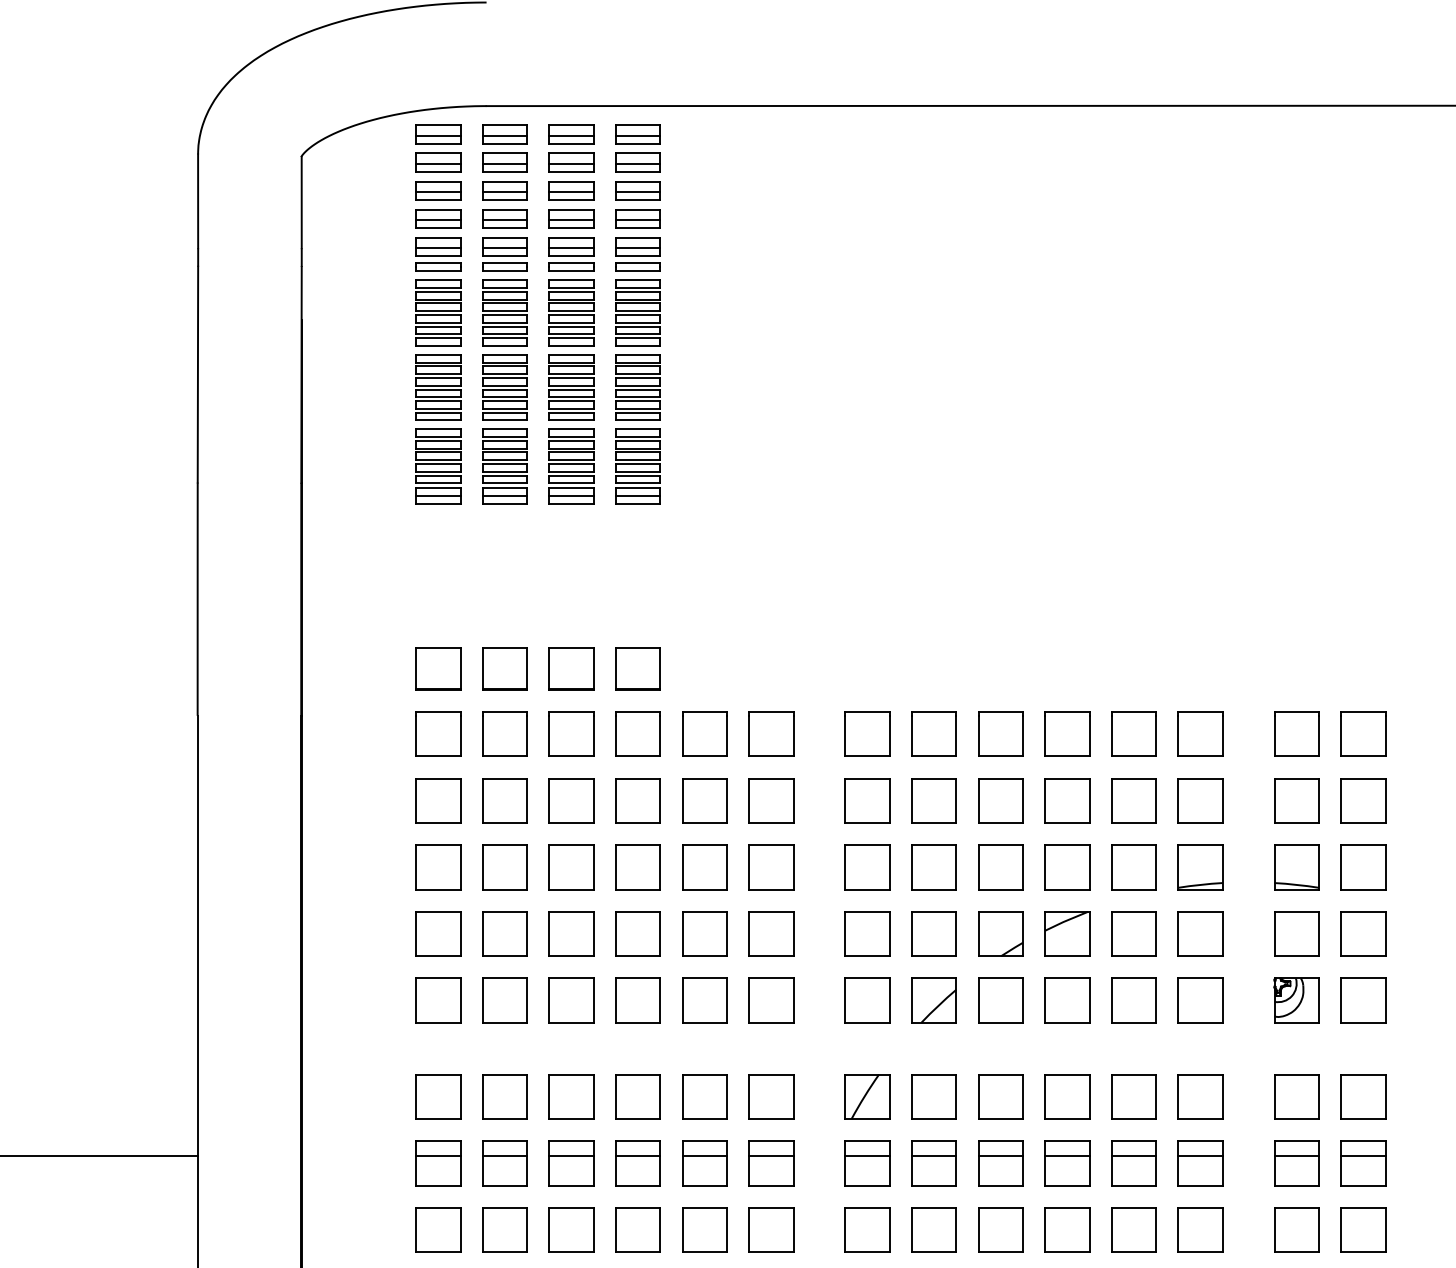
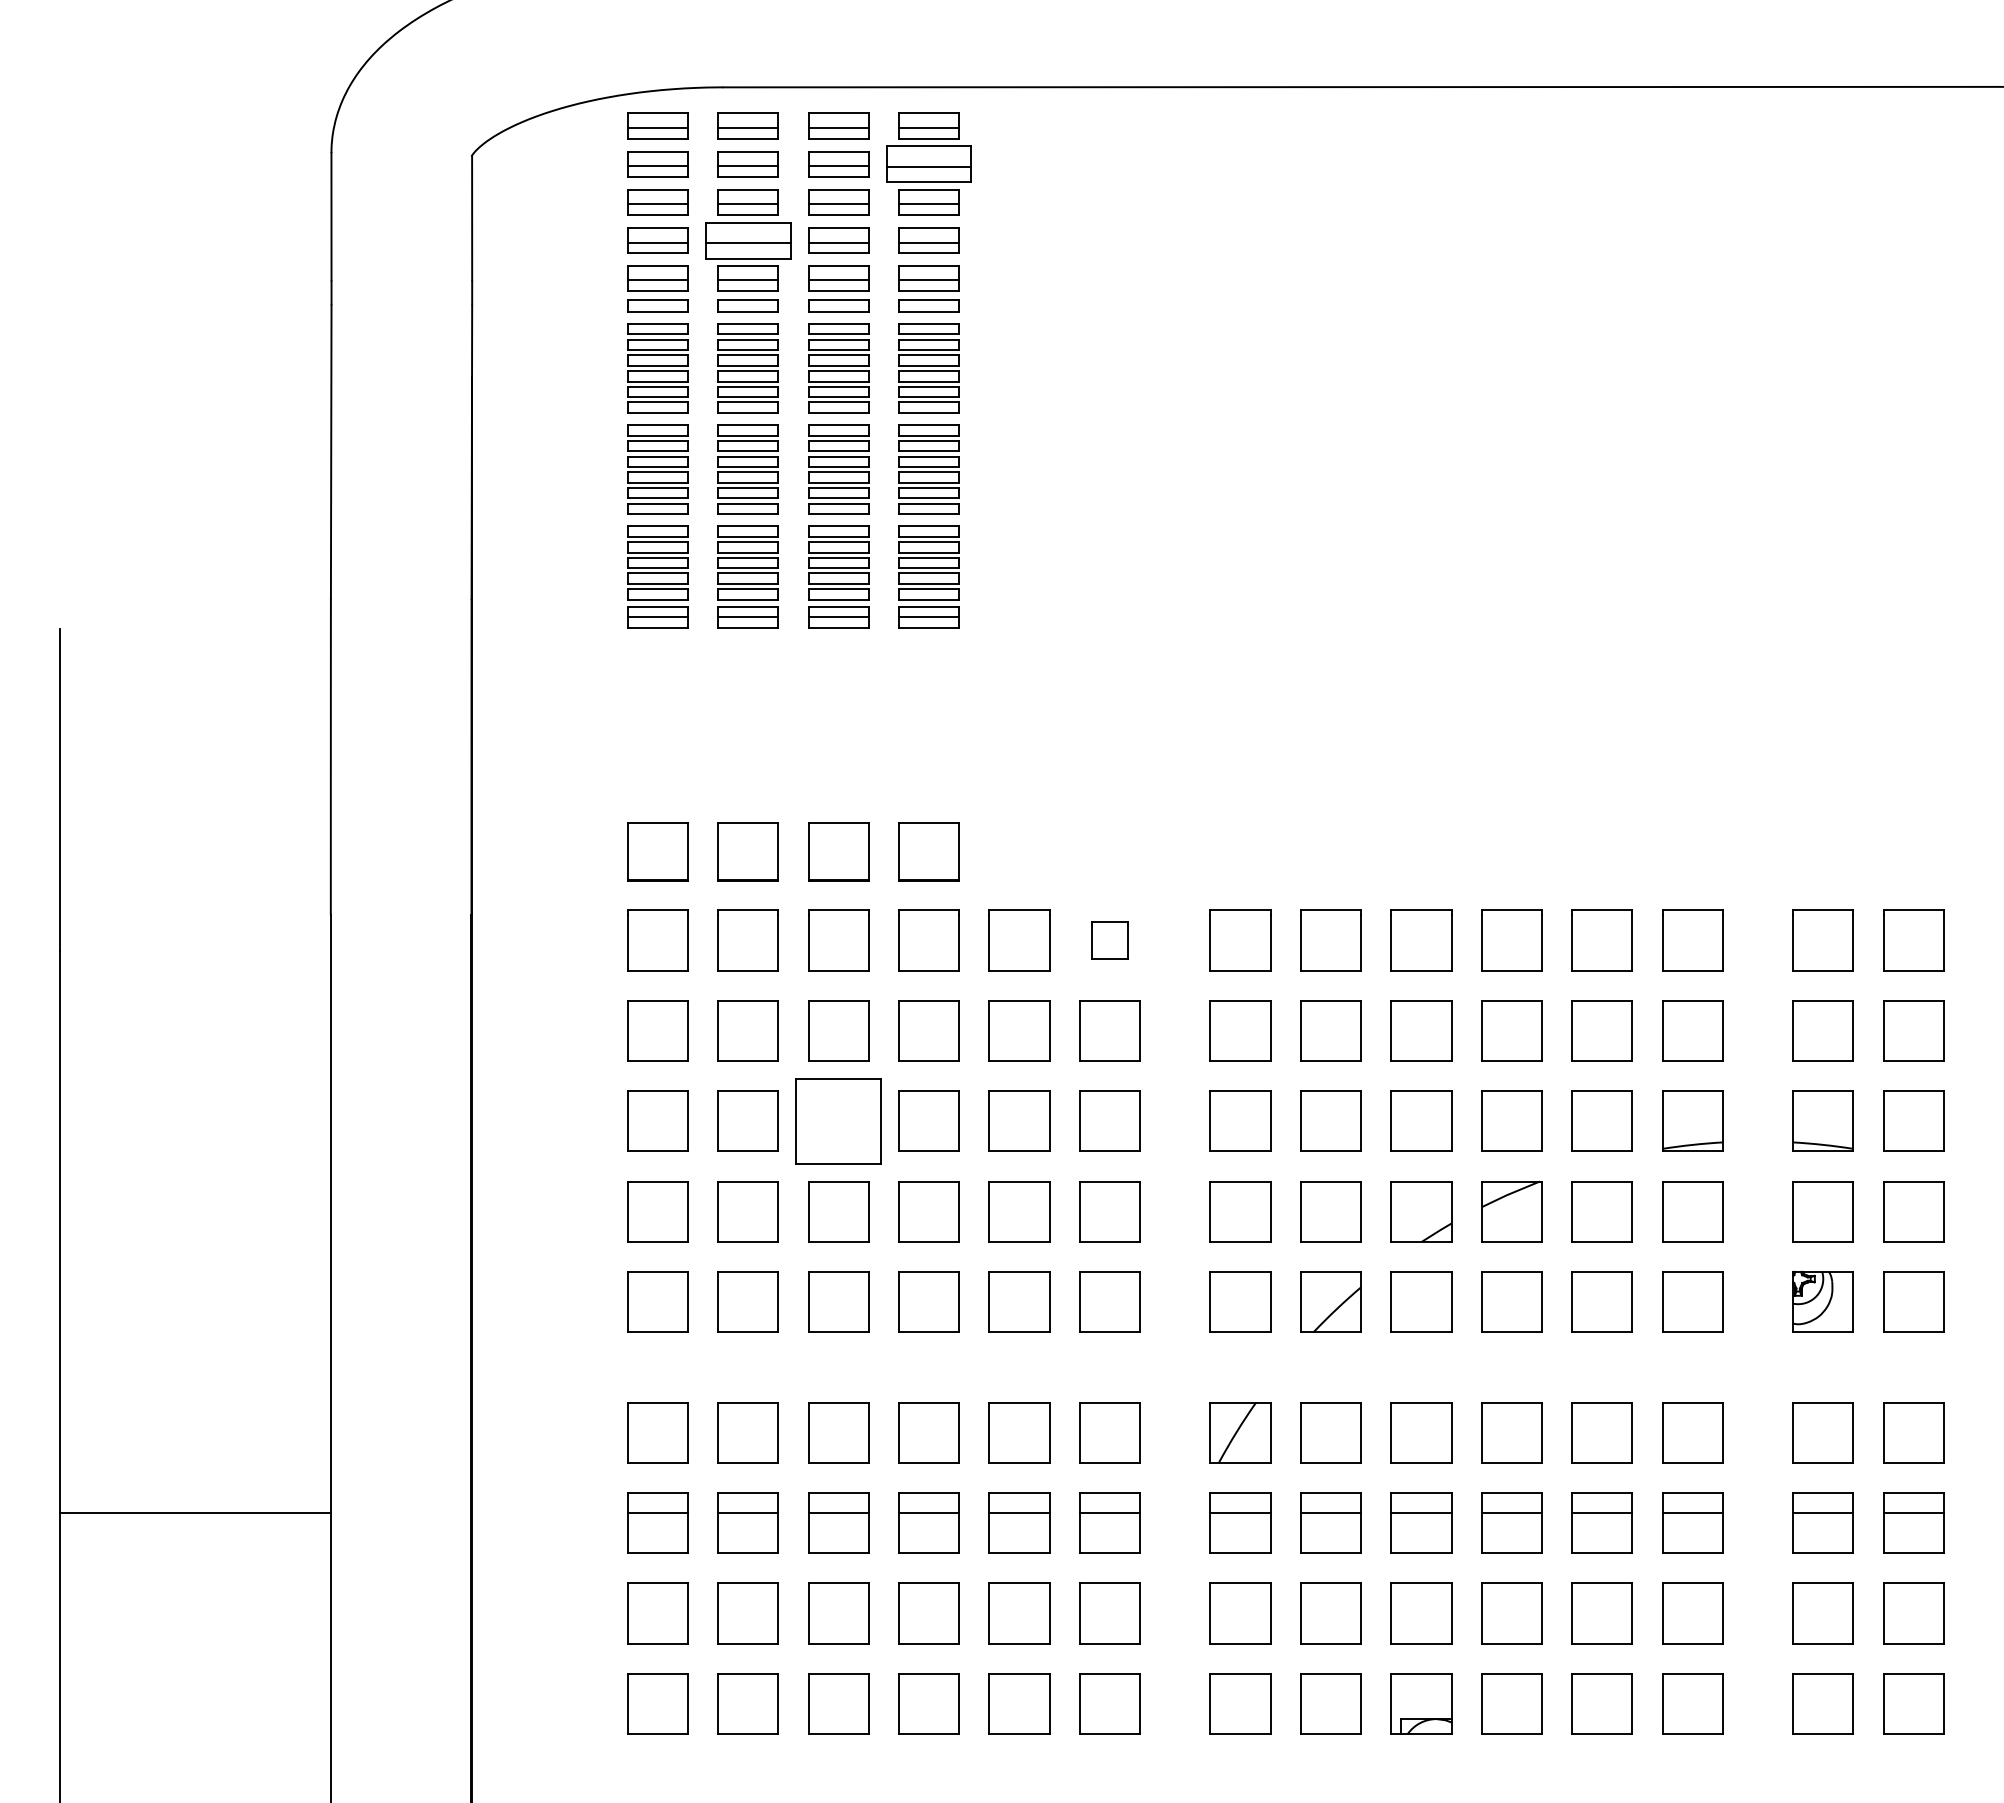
part: (637, 162) -> (928, 164), size x1.4
part: (504, 218) -> (747, 240), size x1.4
part: (771, 734) -> (1109, 940), size x0.6
part: (571, 866) -> (838, 1120), size x1.4

